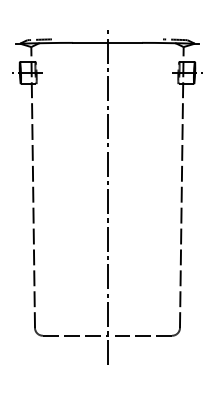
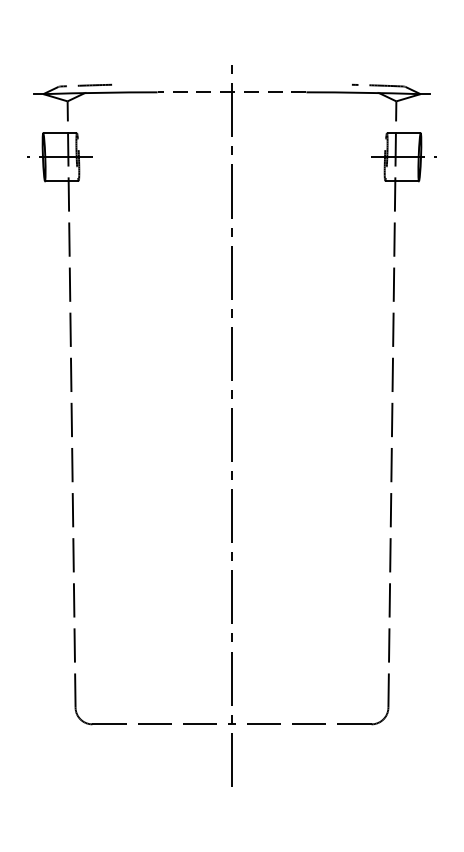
line: (107, 42) -> (232, 91), solid -> dashed

